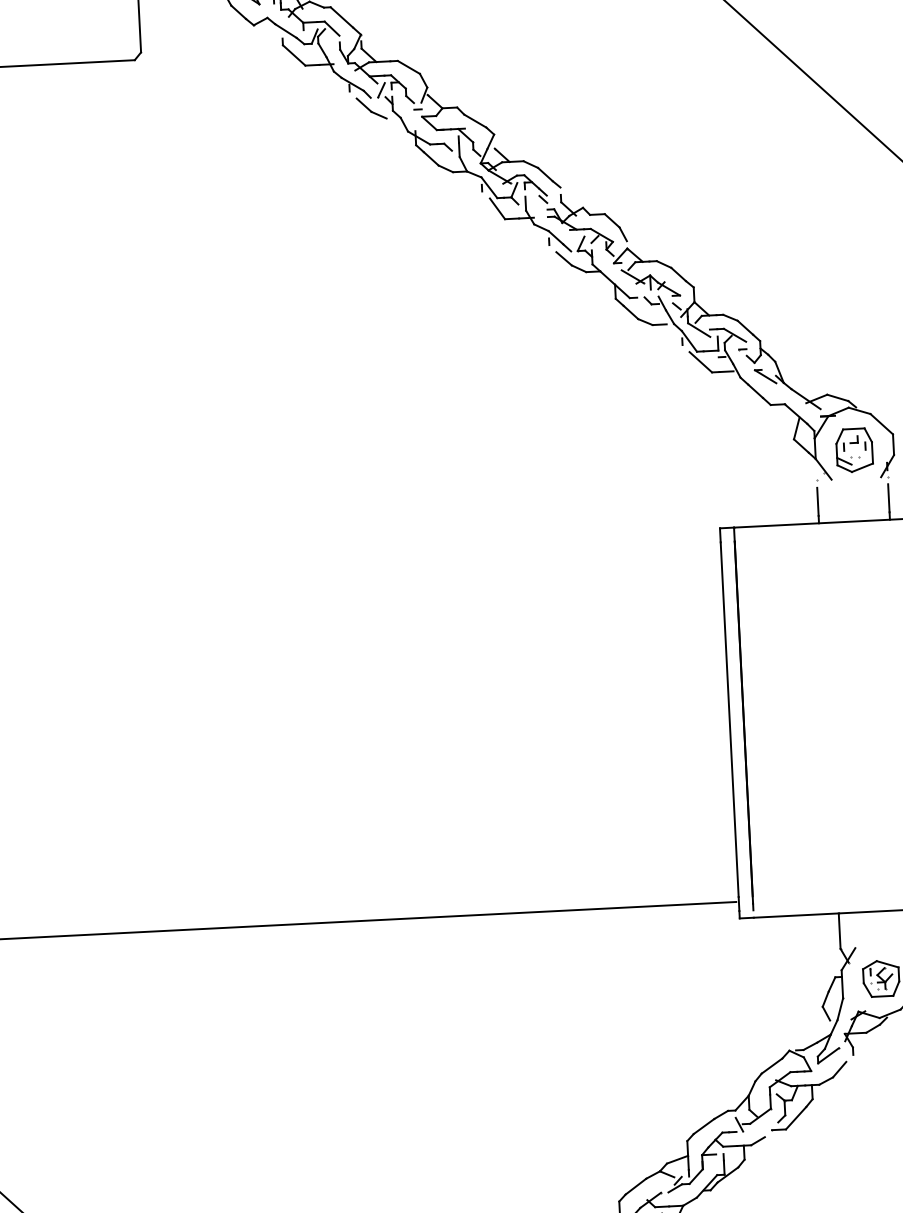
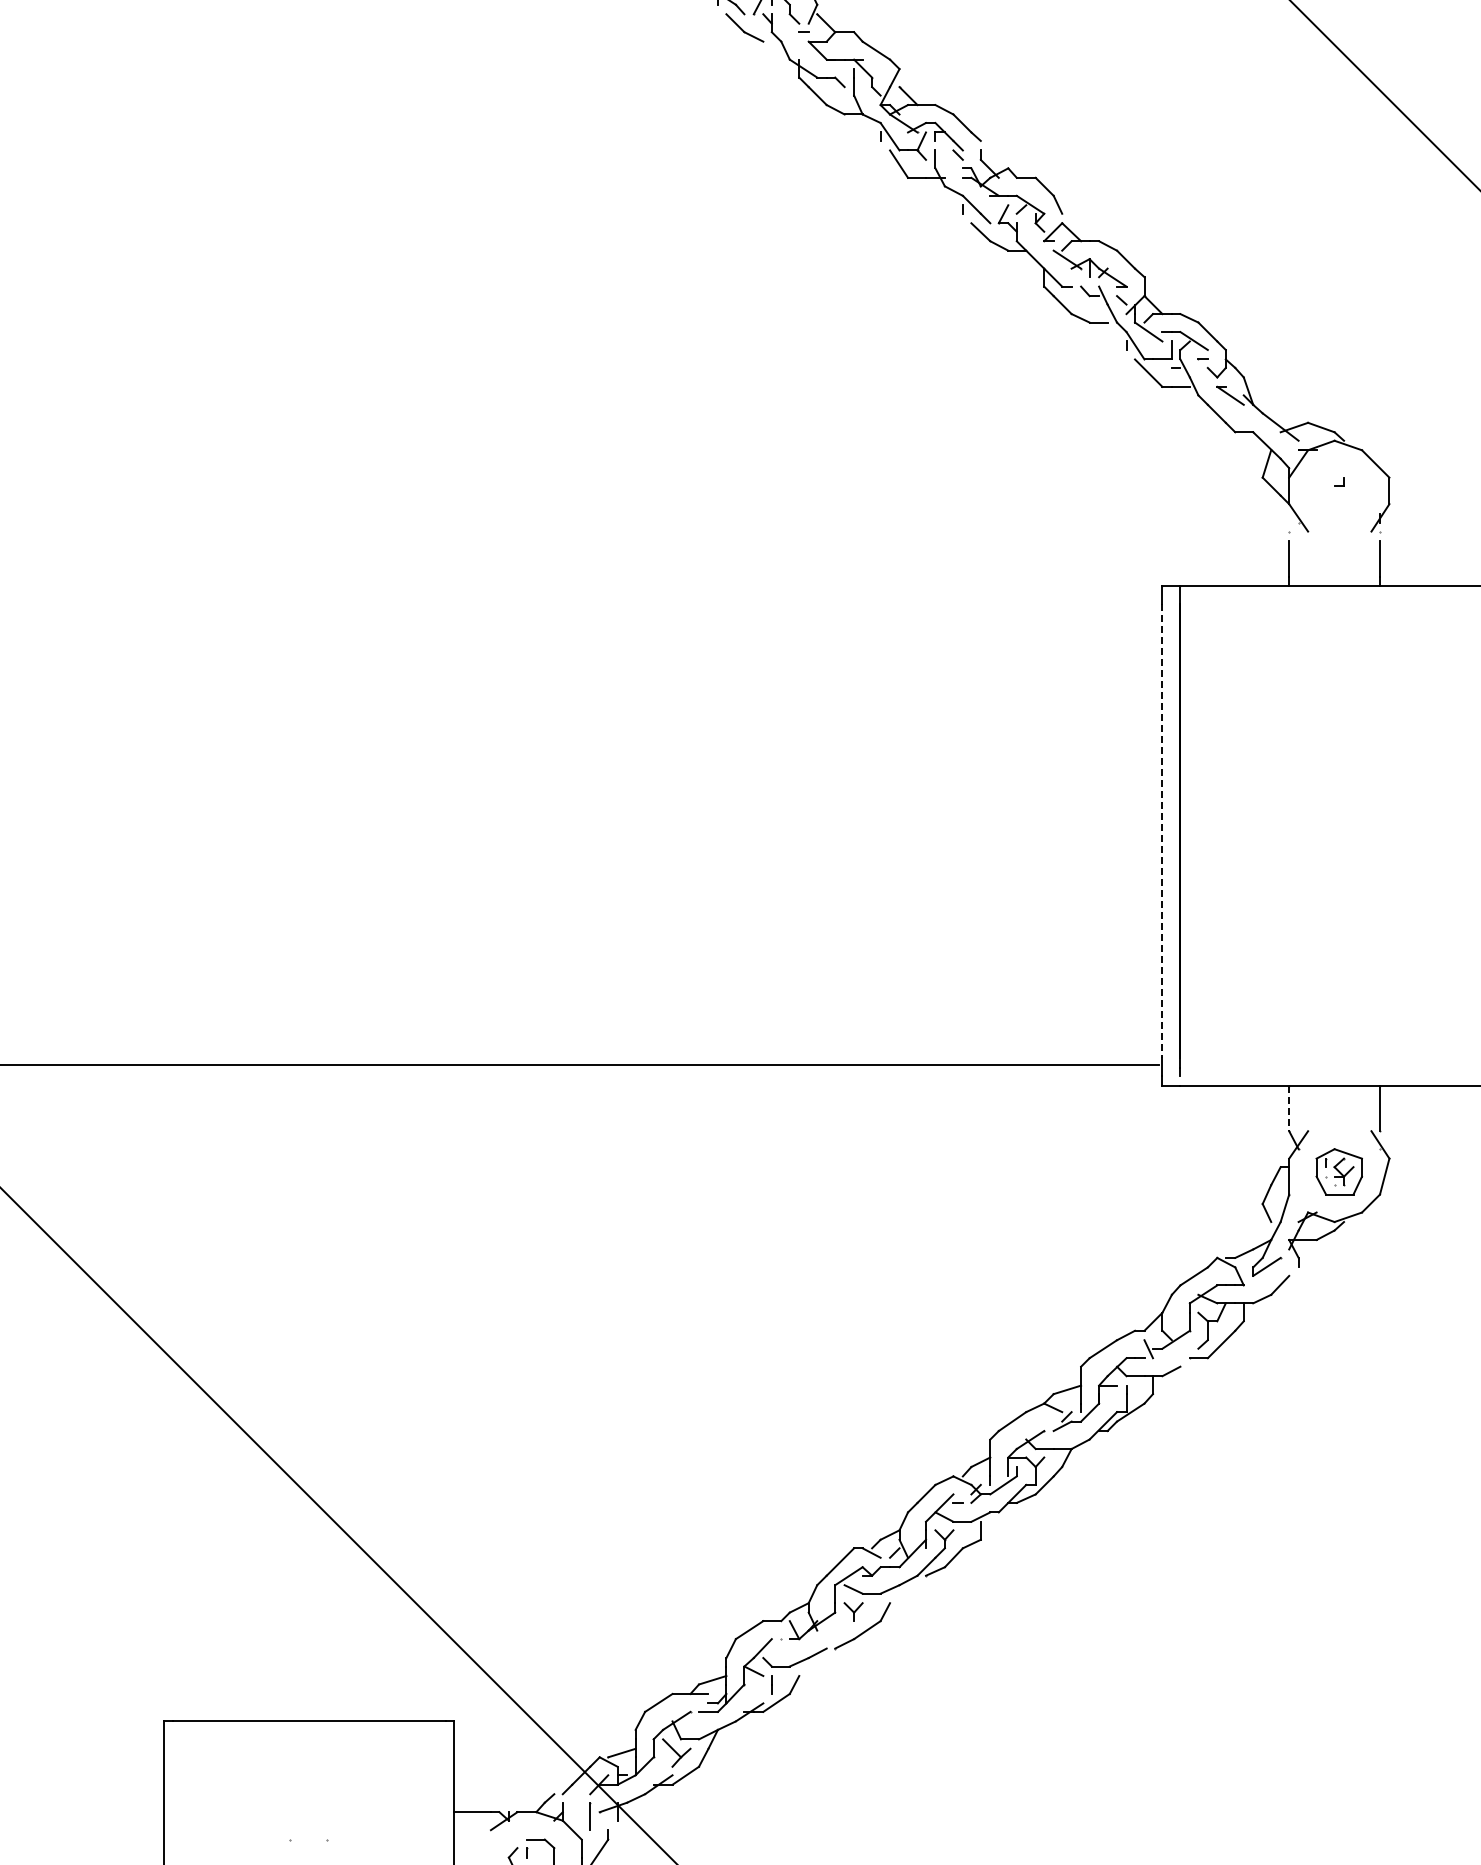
part: (853, 450) -> (1338, 495), removed
line: (729, 719) -> (1162, 831), solid -> dashed
line: (839, 931) -> (1289, 1108), solid -> dashed

